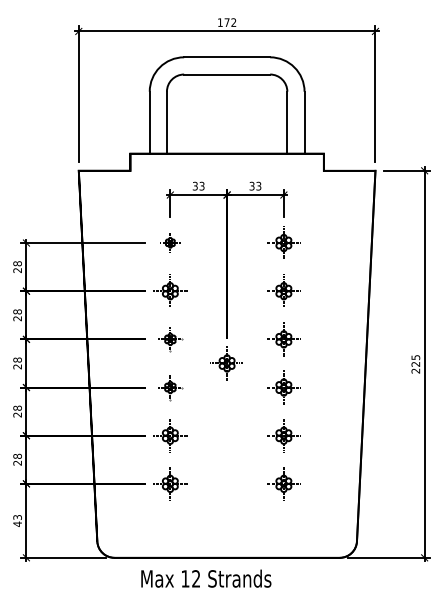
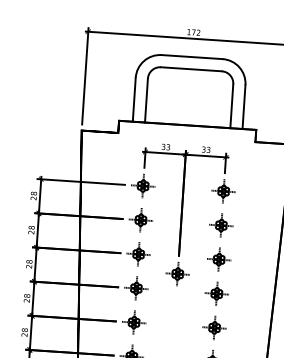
part: (170, 242) -> (143, 185), size x1.67
part: (170, 339) -> (138, 254), size x1.43
part: (170, 387) -> (136, 288), size x1.43

